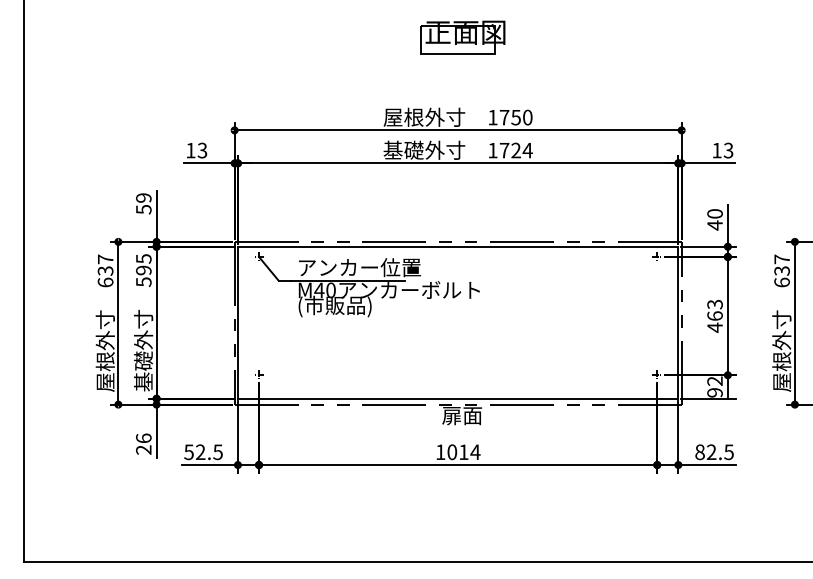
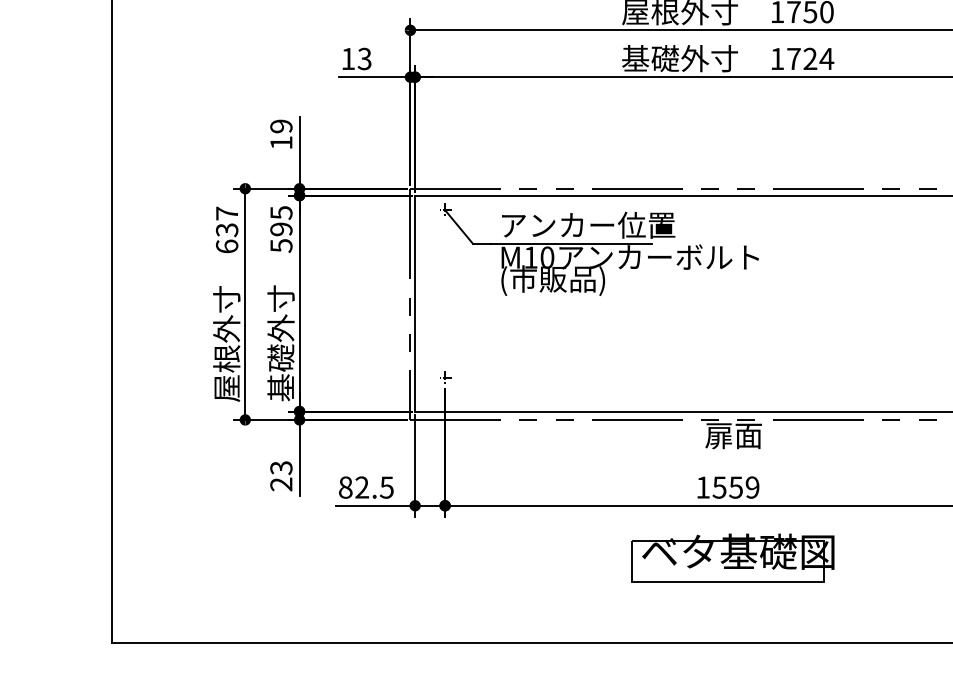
text: (143, 209) -> (280, 142), 59 -> 19
text: (319, 289) -> (531, 256), M40 -> M10
text: (143, 438) -> (280, 468), 26 -> 23
text: (188, 451) -> (344, 486), 52.5 -> 82.5
text: (463, 452) -> (735, 487), 1014 -> 1559
part: (461, 501) -> (732, 557), added

